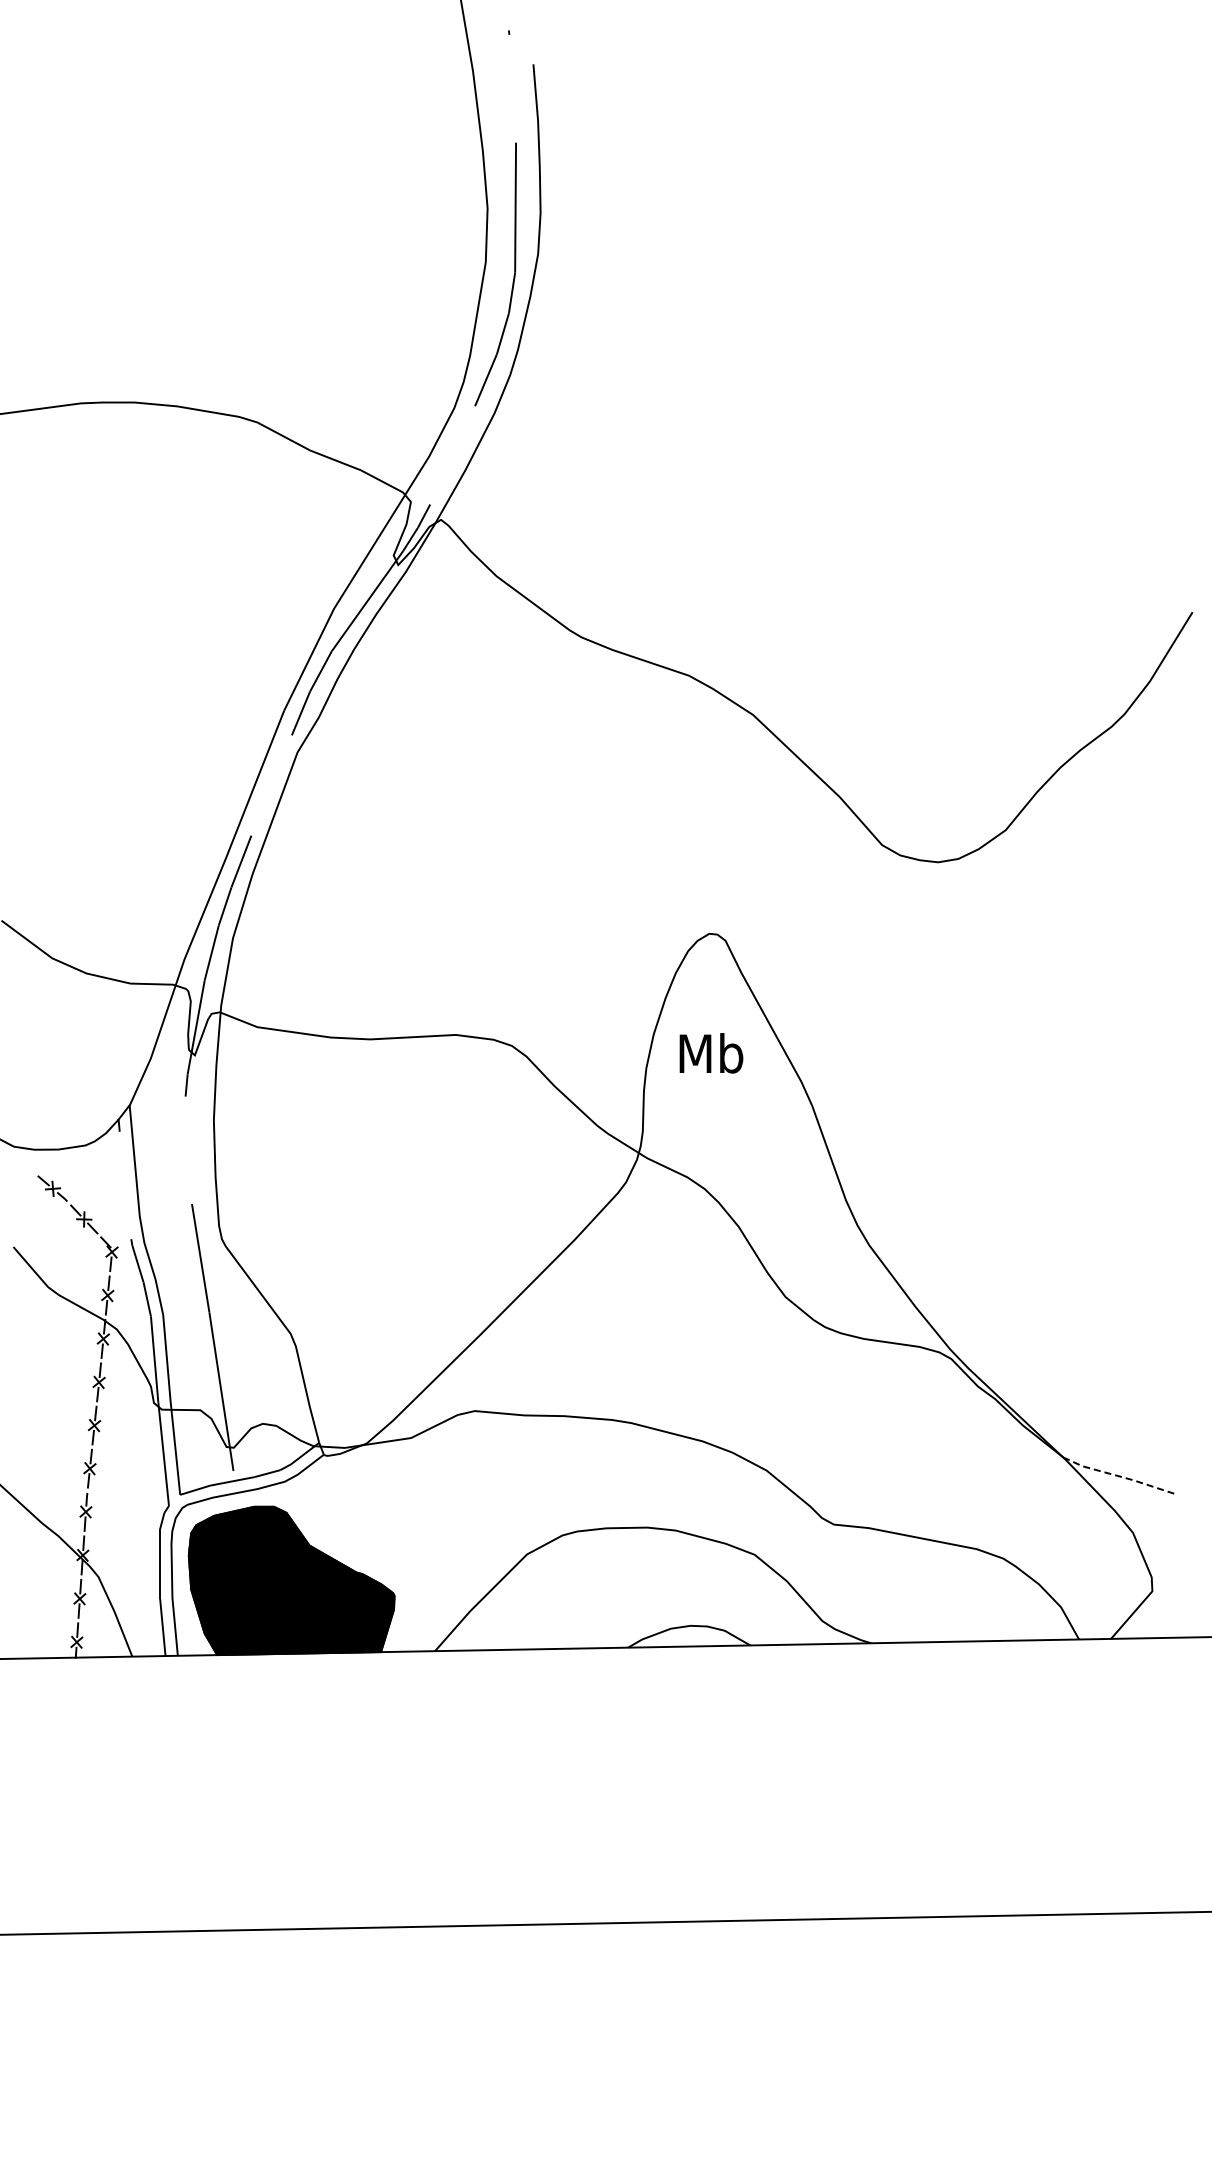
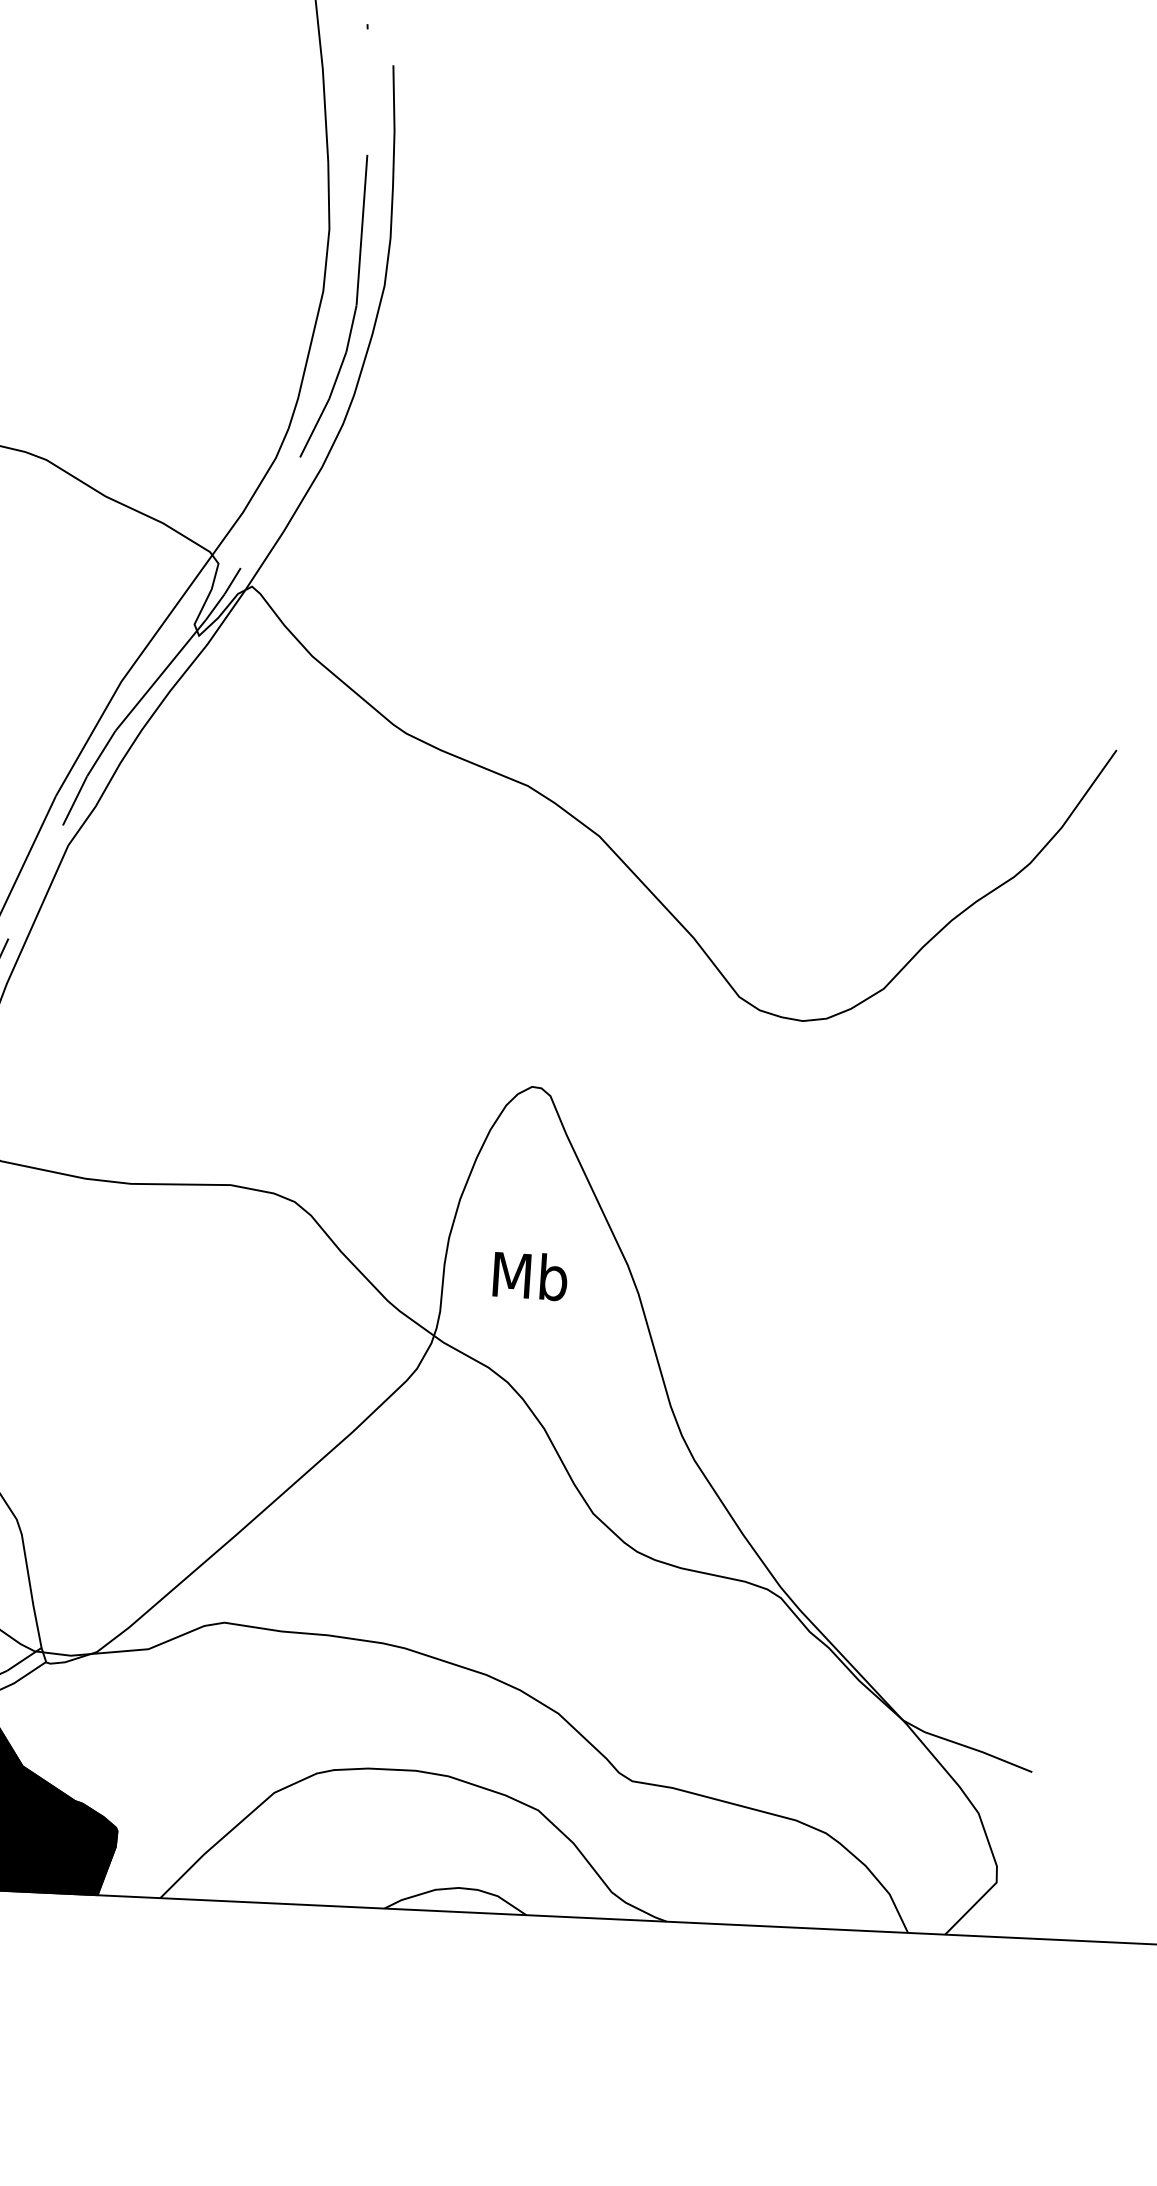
text: (711, 1053) -> (530, 1276), moved
line: (1119, 1476) -> (967, 1746), dashed -> solid

